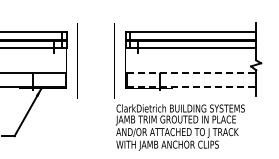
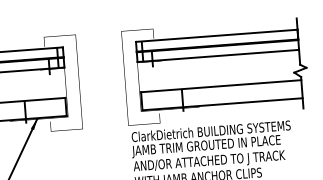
line: (191, 72) -> (221, 85), dashed -> solid
line: (191, 87) -> (222, 104), dashed -> solid

